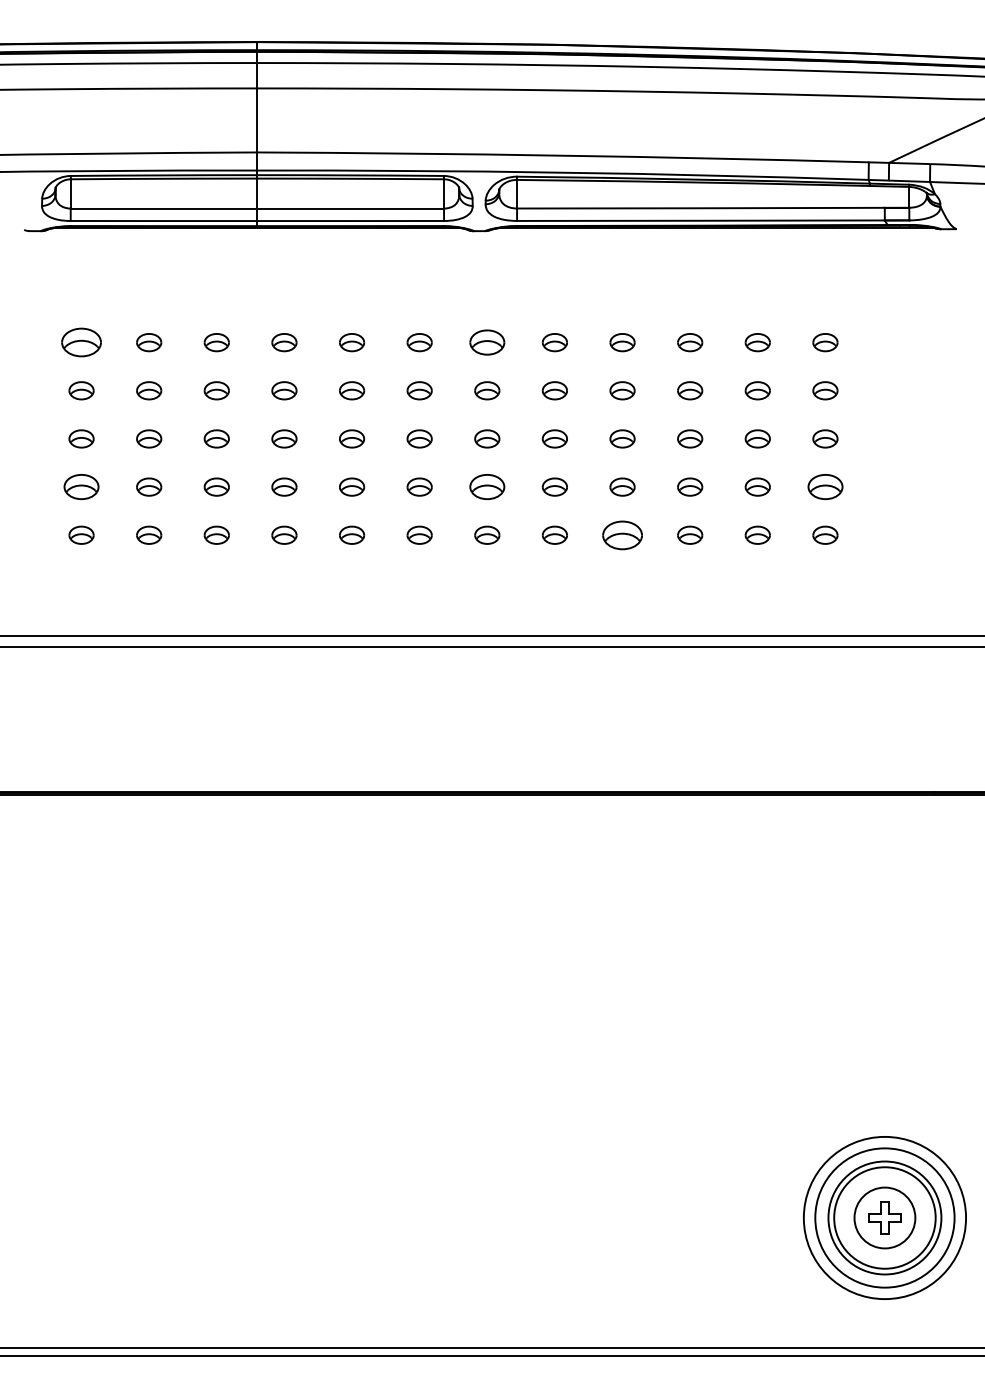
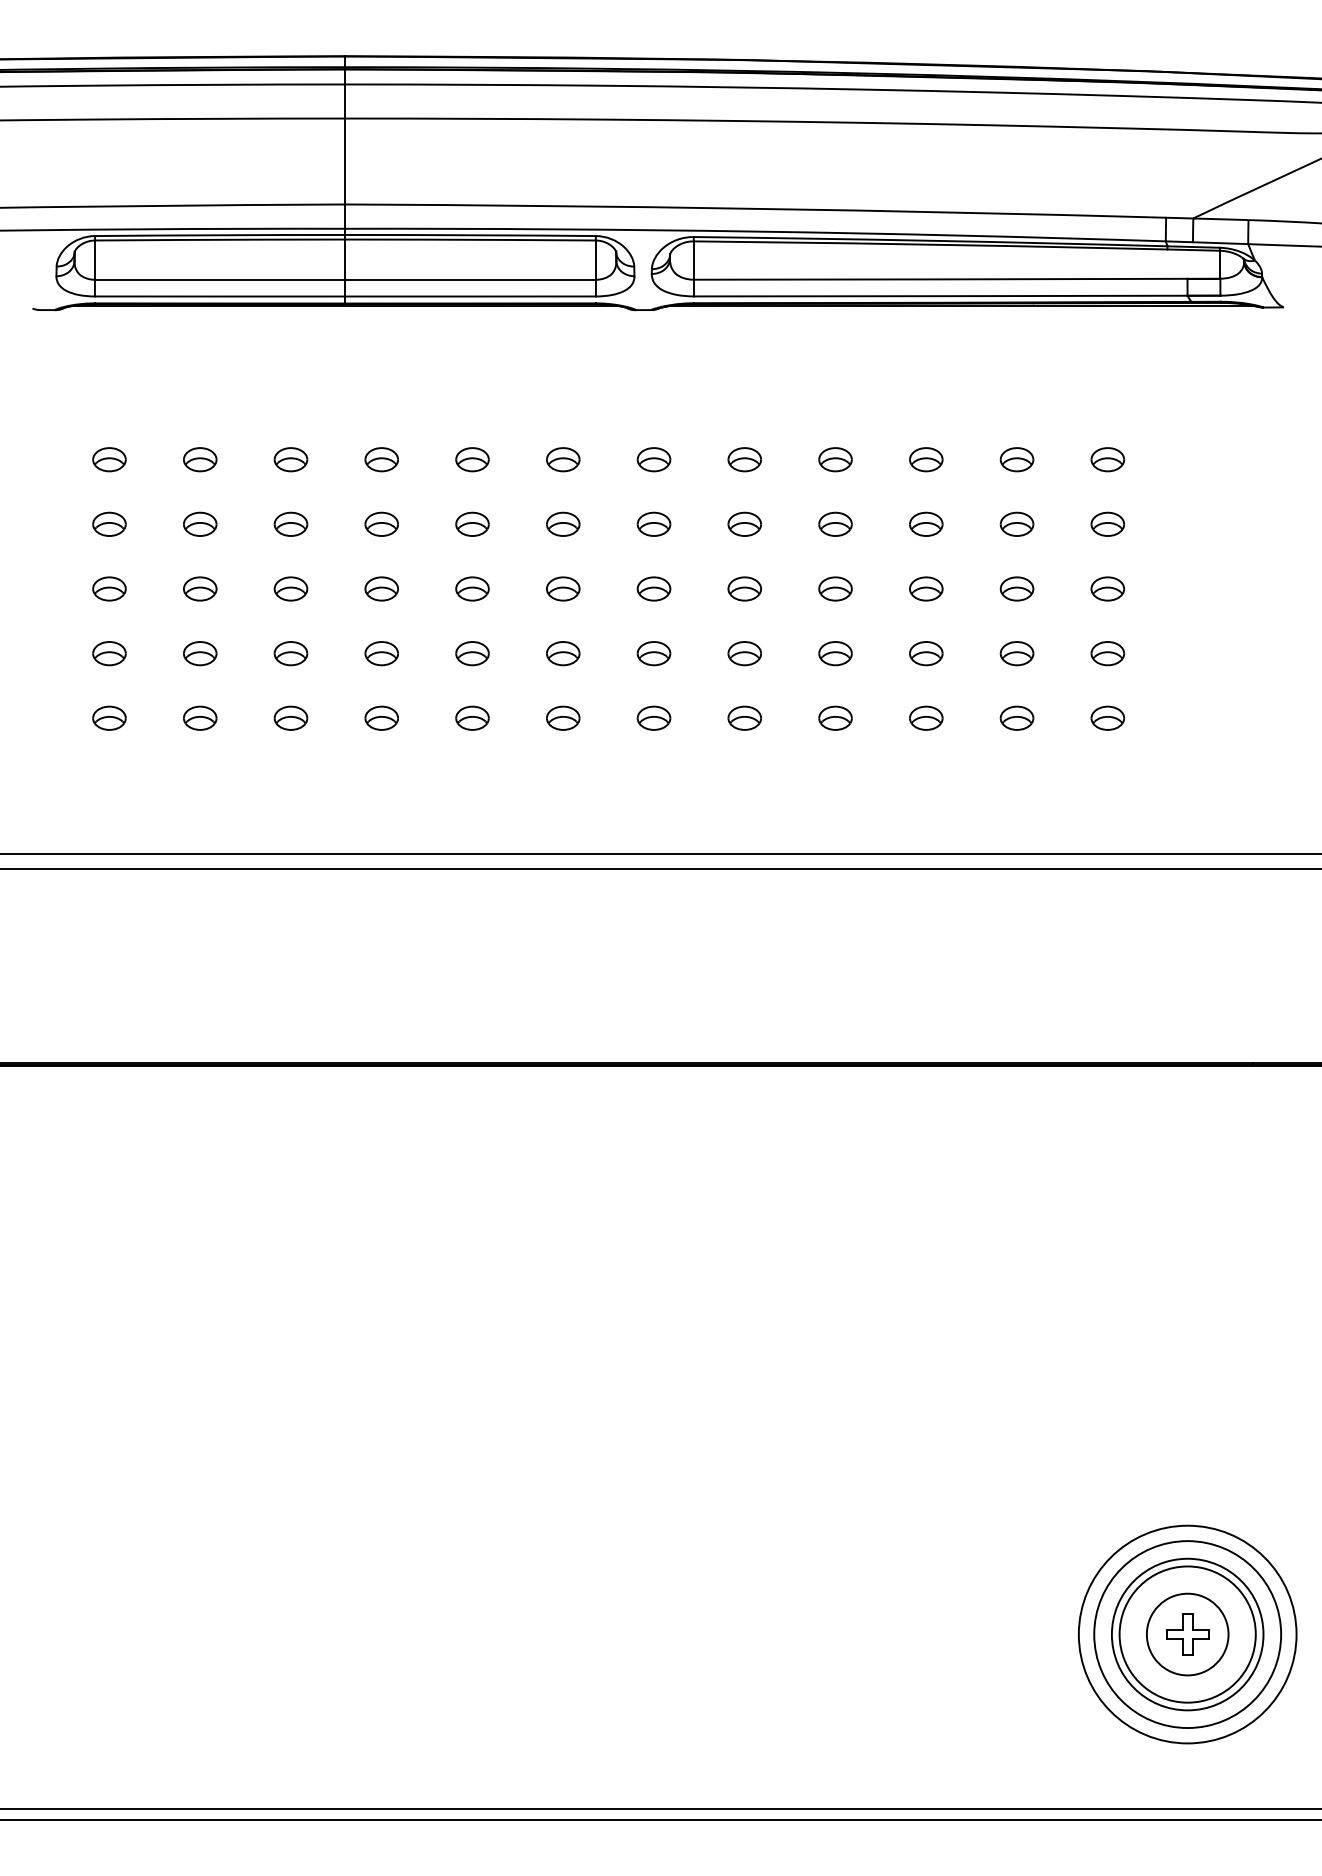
part: (81, 342) -> (109, 459), size x0.62
part: (486, 342) -> (653, 459), size x0.71
part: (81, 487) -> (109, 653), size x0.71
part: (486, 487) -> (653, 653), size x0.71
part: (825, 487) -> (1107, 653), size x0.71
part: (622, 534) -> (835, 717), size x0.62

